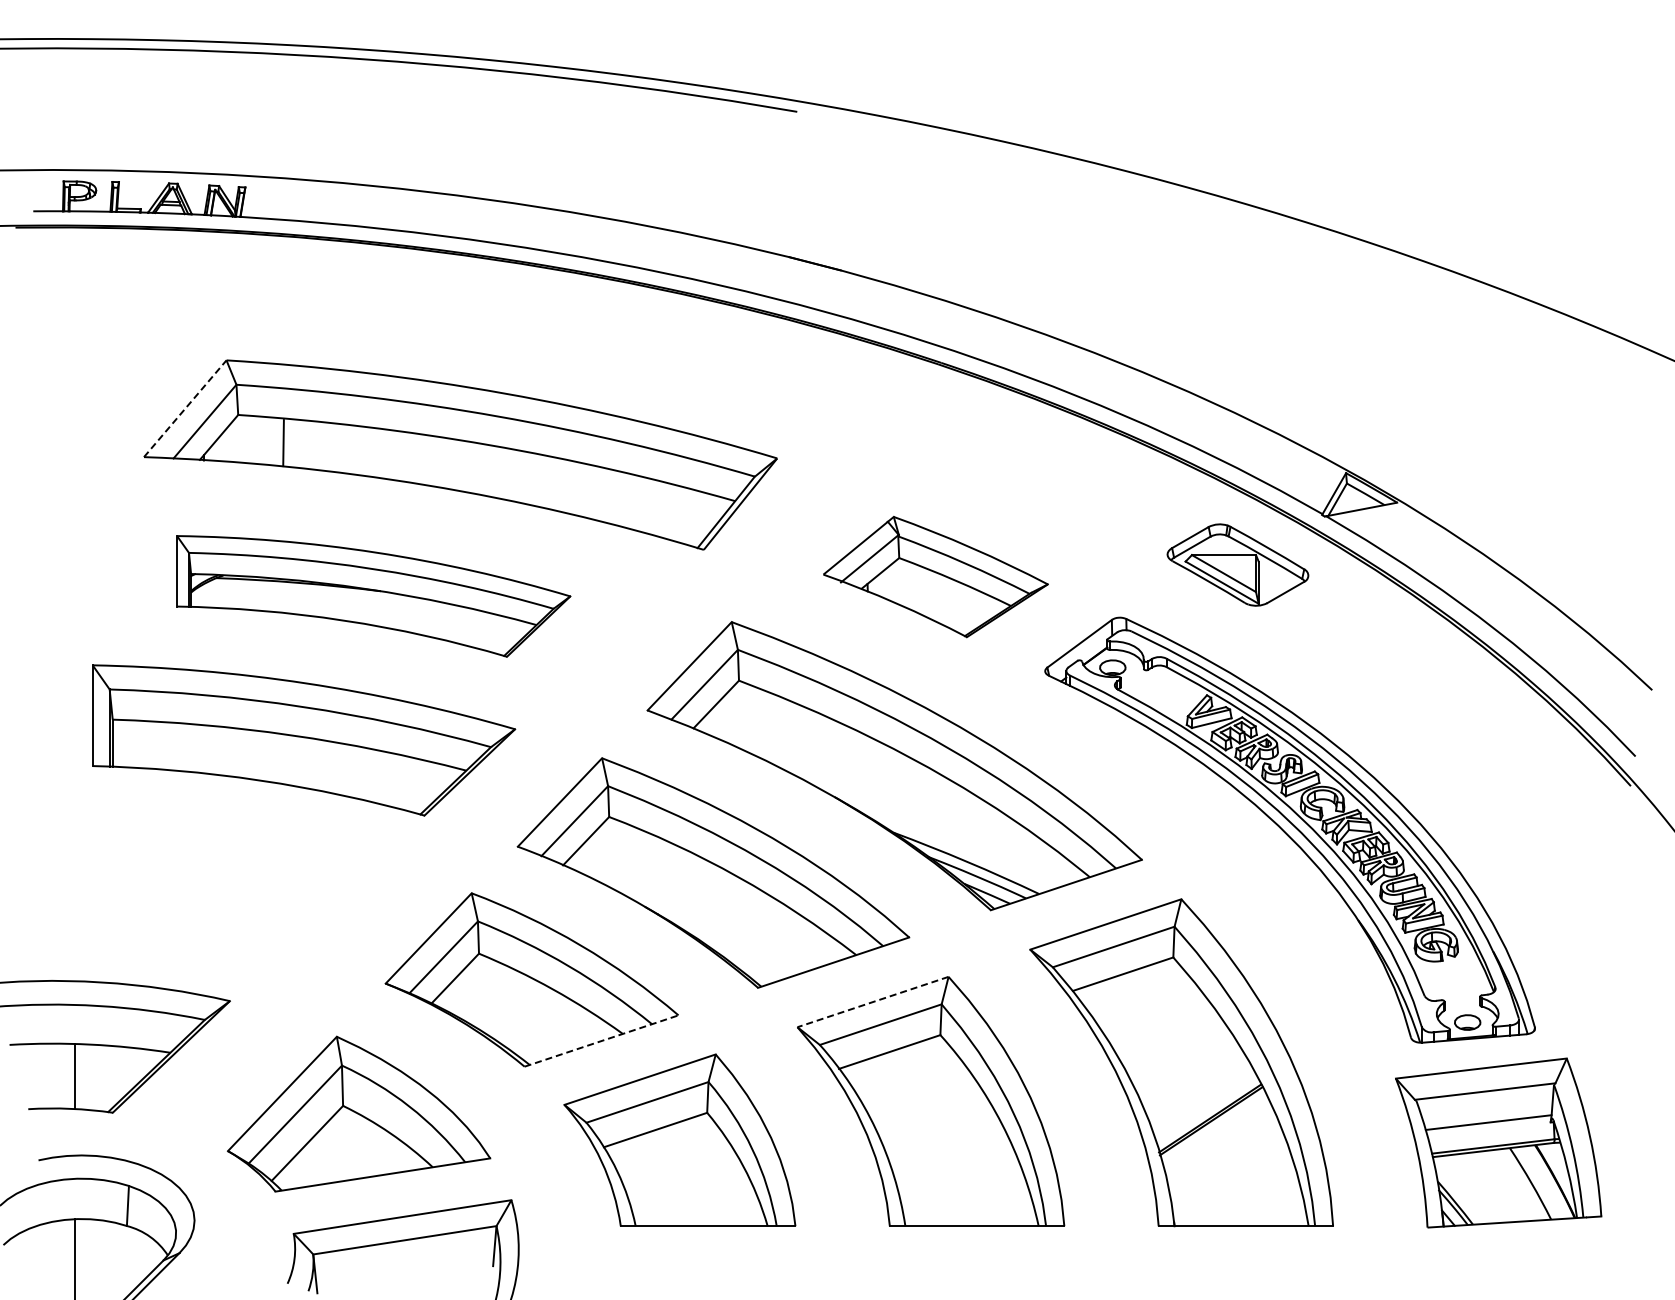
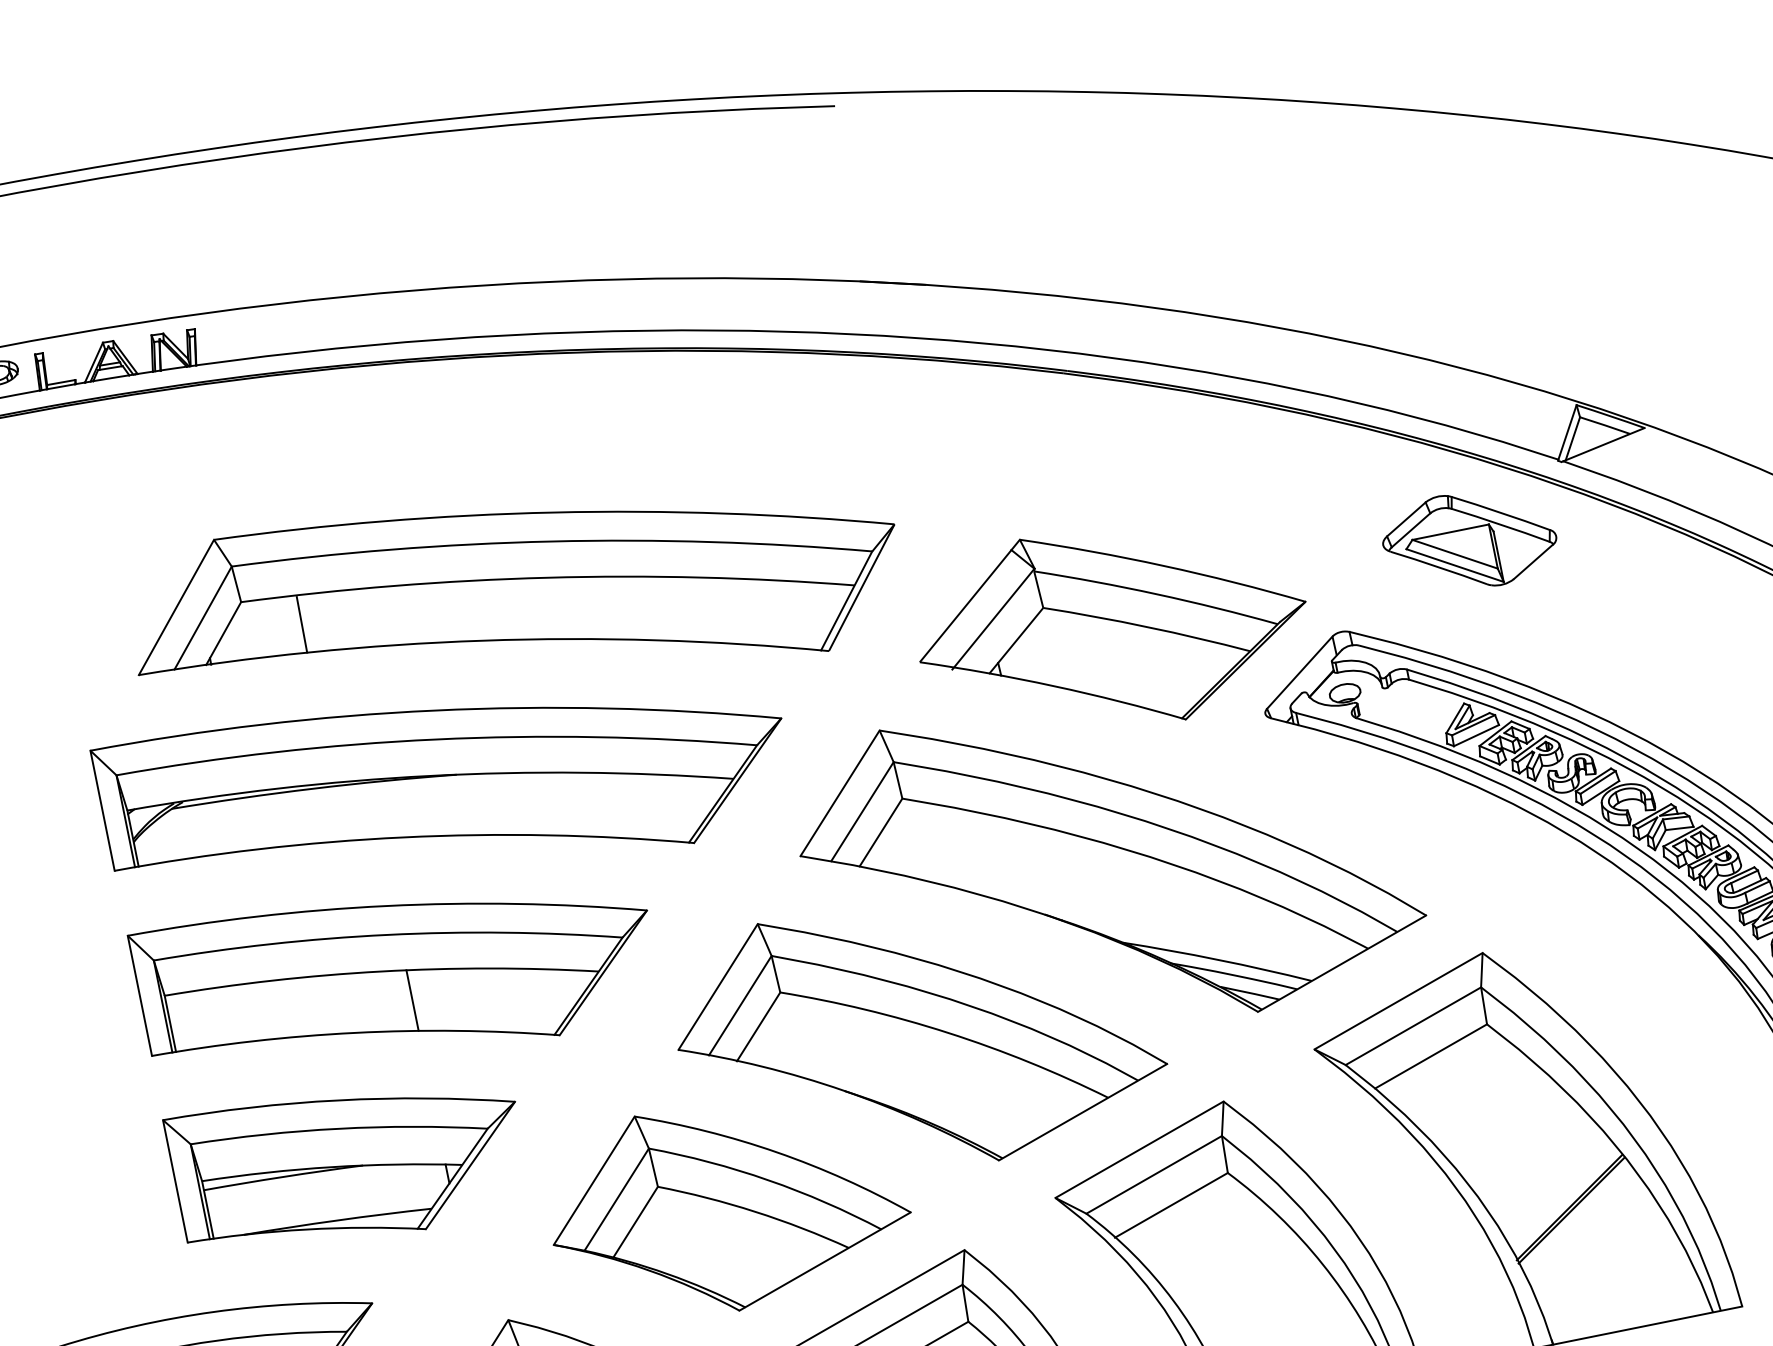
line: (185, 408) -> (176, 607), dashed -> solid
part: (935, 576) -> (1111, 627), size x1.43
part: (373, 596) -> (446, 786), size x1.43
line: (311, 763) -> (412, 1000), added
part: (234, 884) -> (349, 1163), added
line: (873, 1002) -> (1140, 1150), dashed -> solid
line: (602, 1040) -> (826, 1260), dashed -> solid

